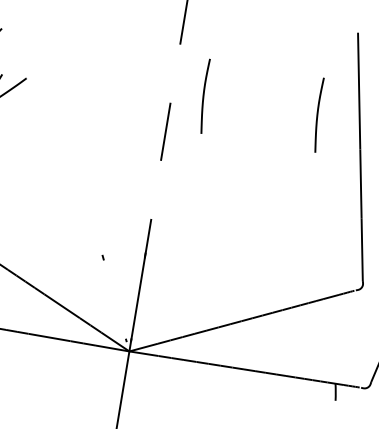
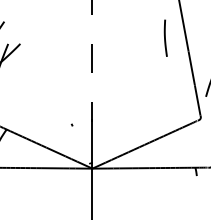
line: (204, 94) -> (108, 37), removed

